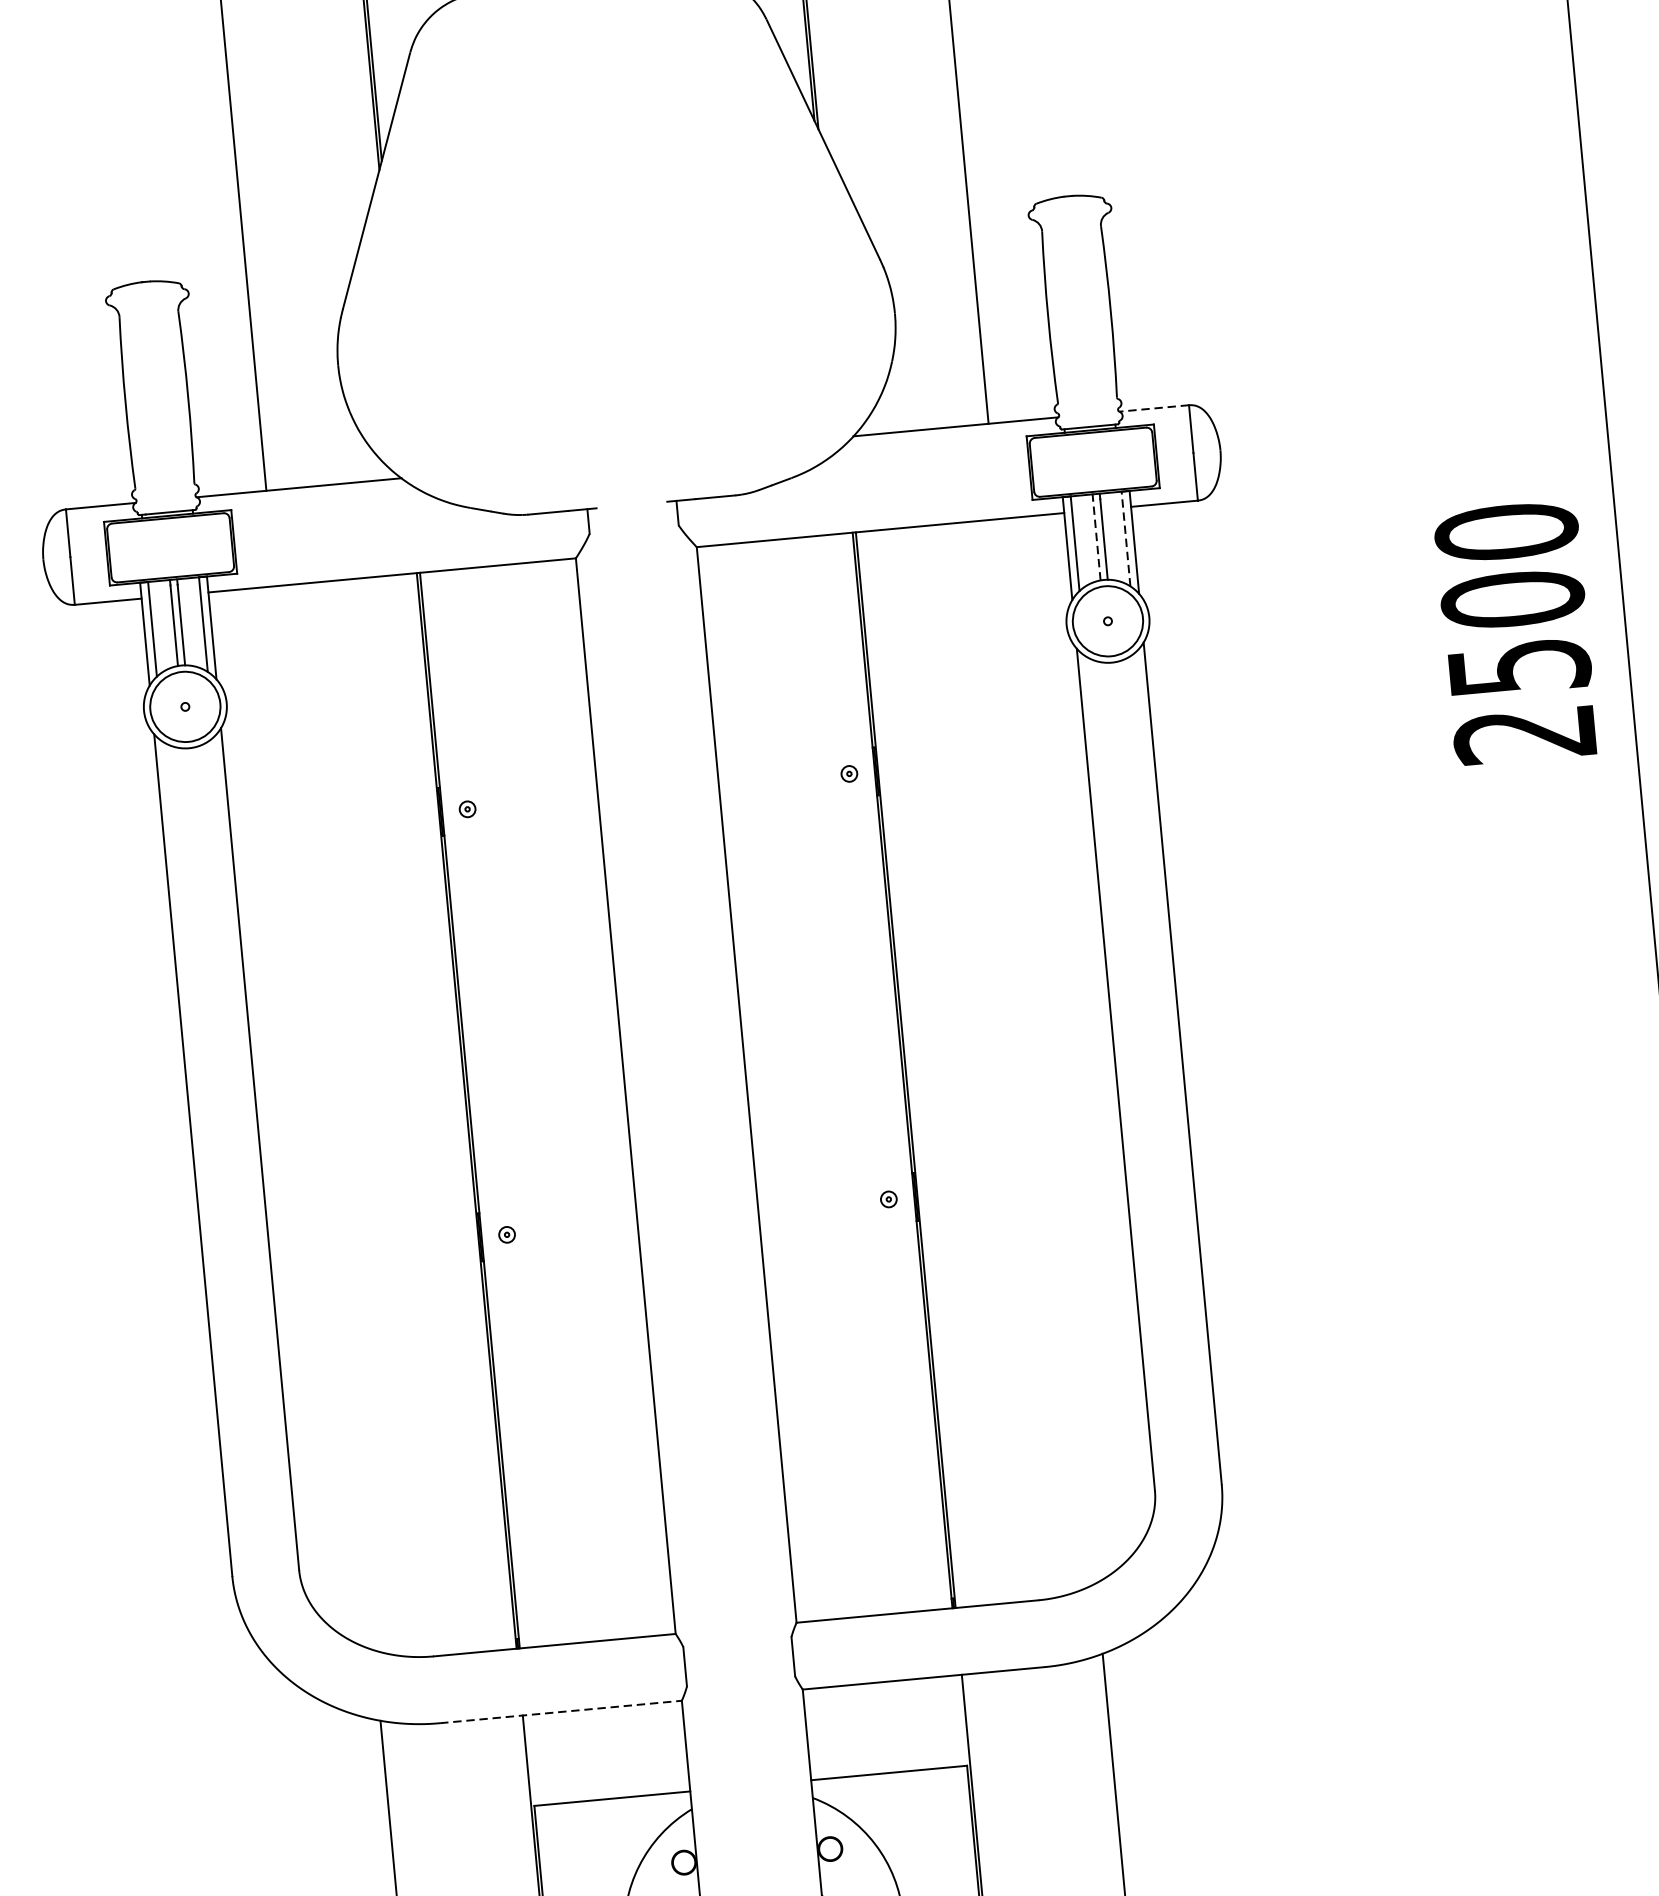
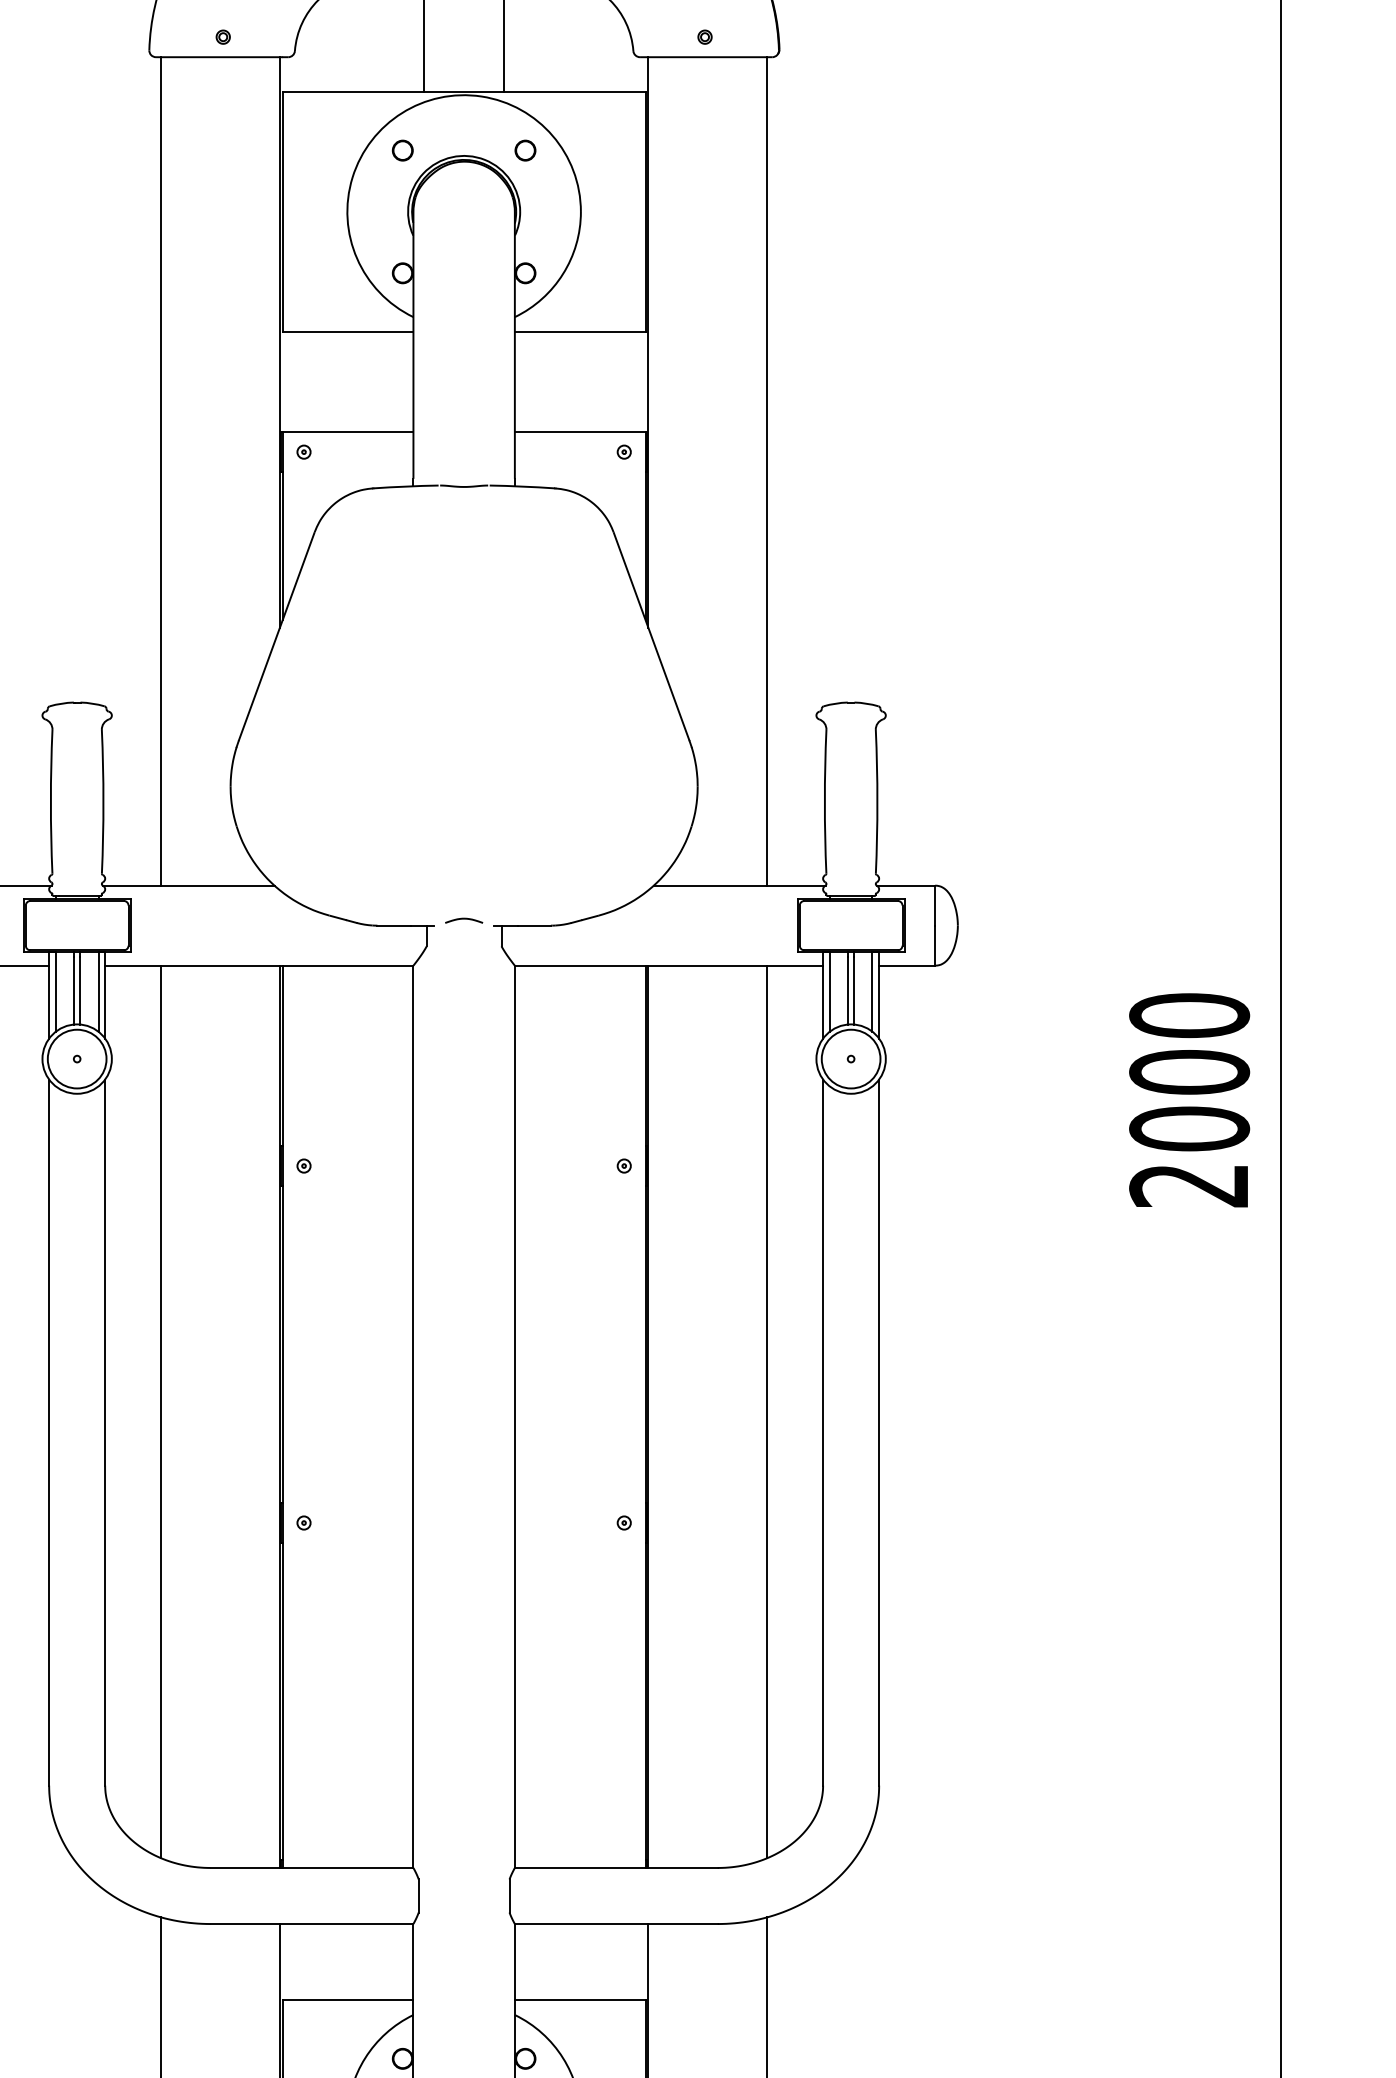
line: (1153, 408) -> (905, 885), dashed -> solid
curve: (631, 497) -> (464, 919), added
line: (1097, 539) -> (848, 990), dashed -> solid
line: (1126, 539) -> (872, 992), dashed -> solid
text: (1519, 666) -> (1189, 1128), 2500 -> 2000
line: (1047, 1050) -> (767, 1411), added
line: (324, 1117) -> (161, 1411), added
line: (561, 1712) -> (312, 1924), dashed -> solid

